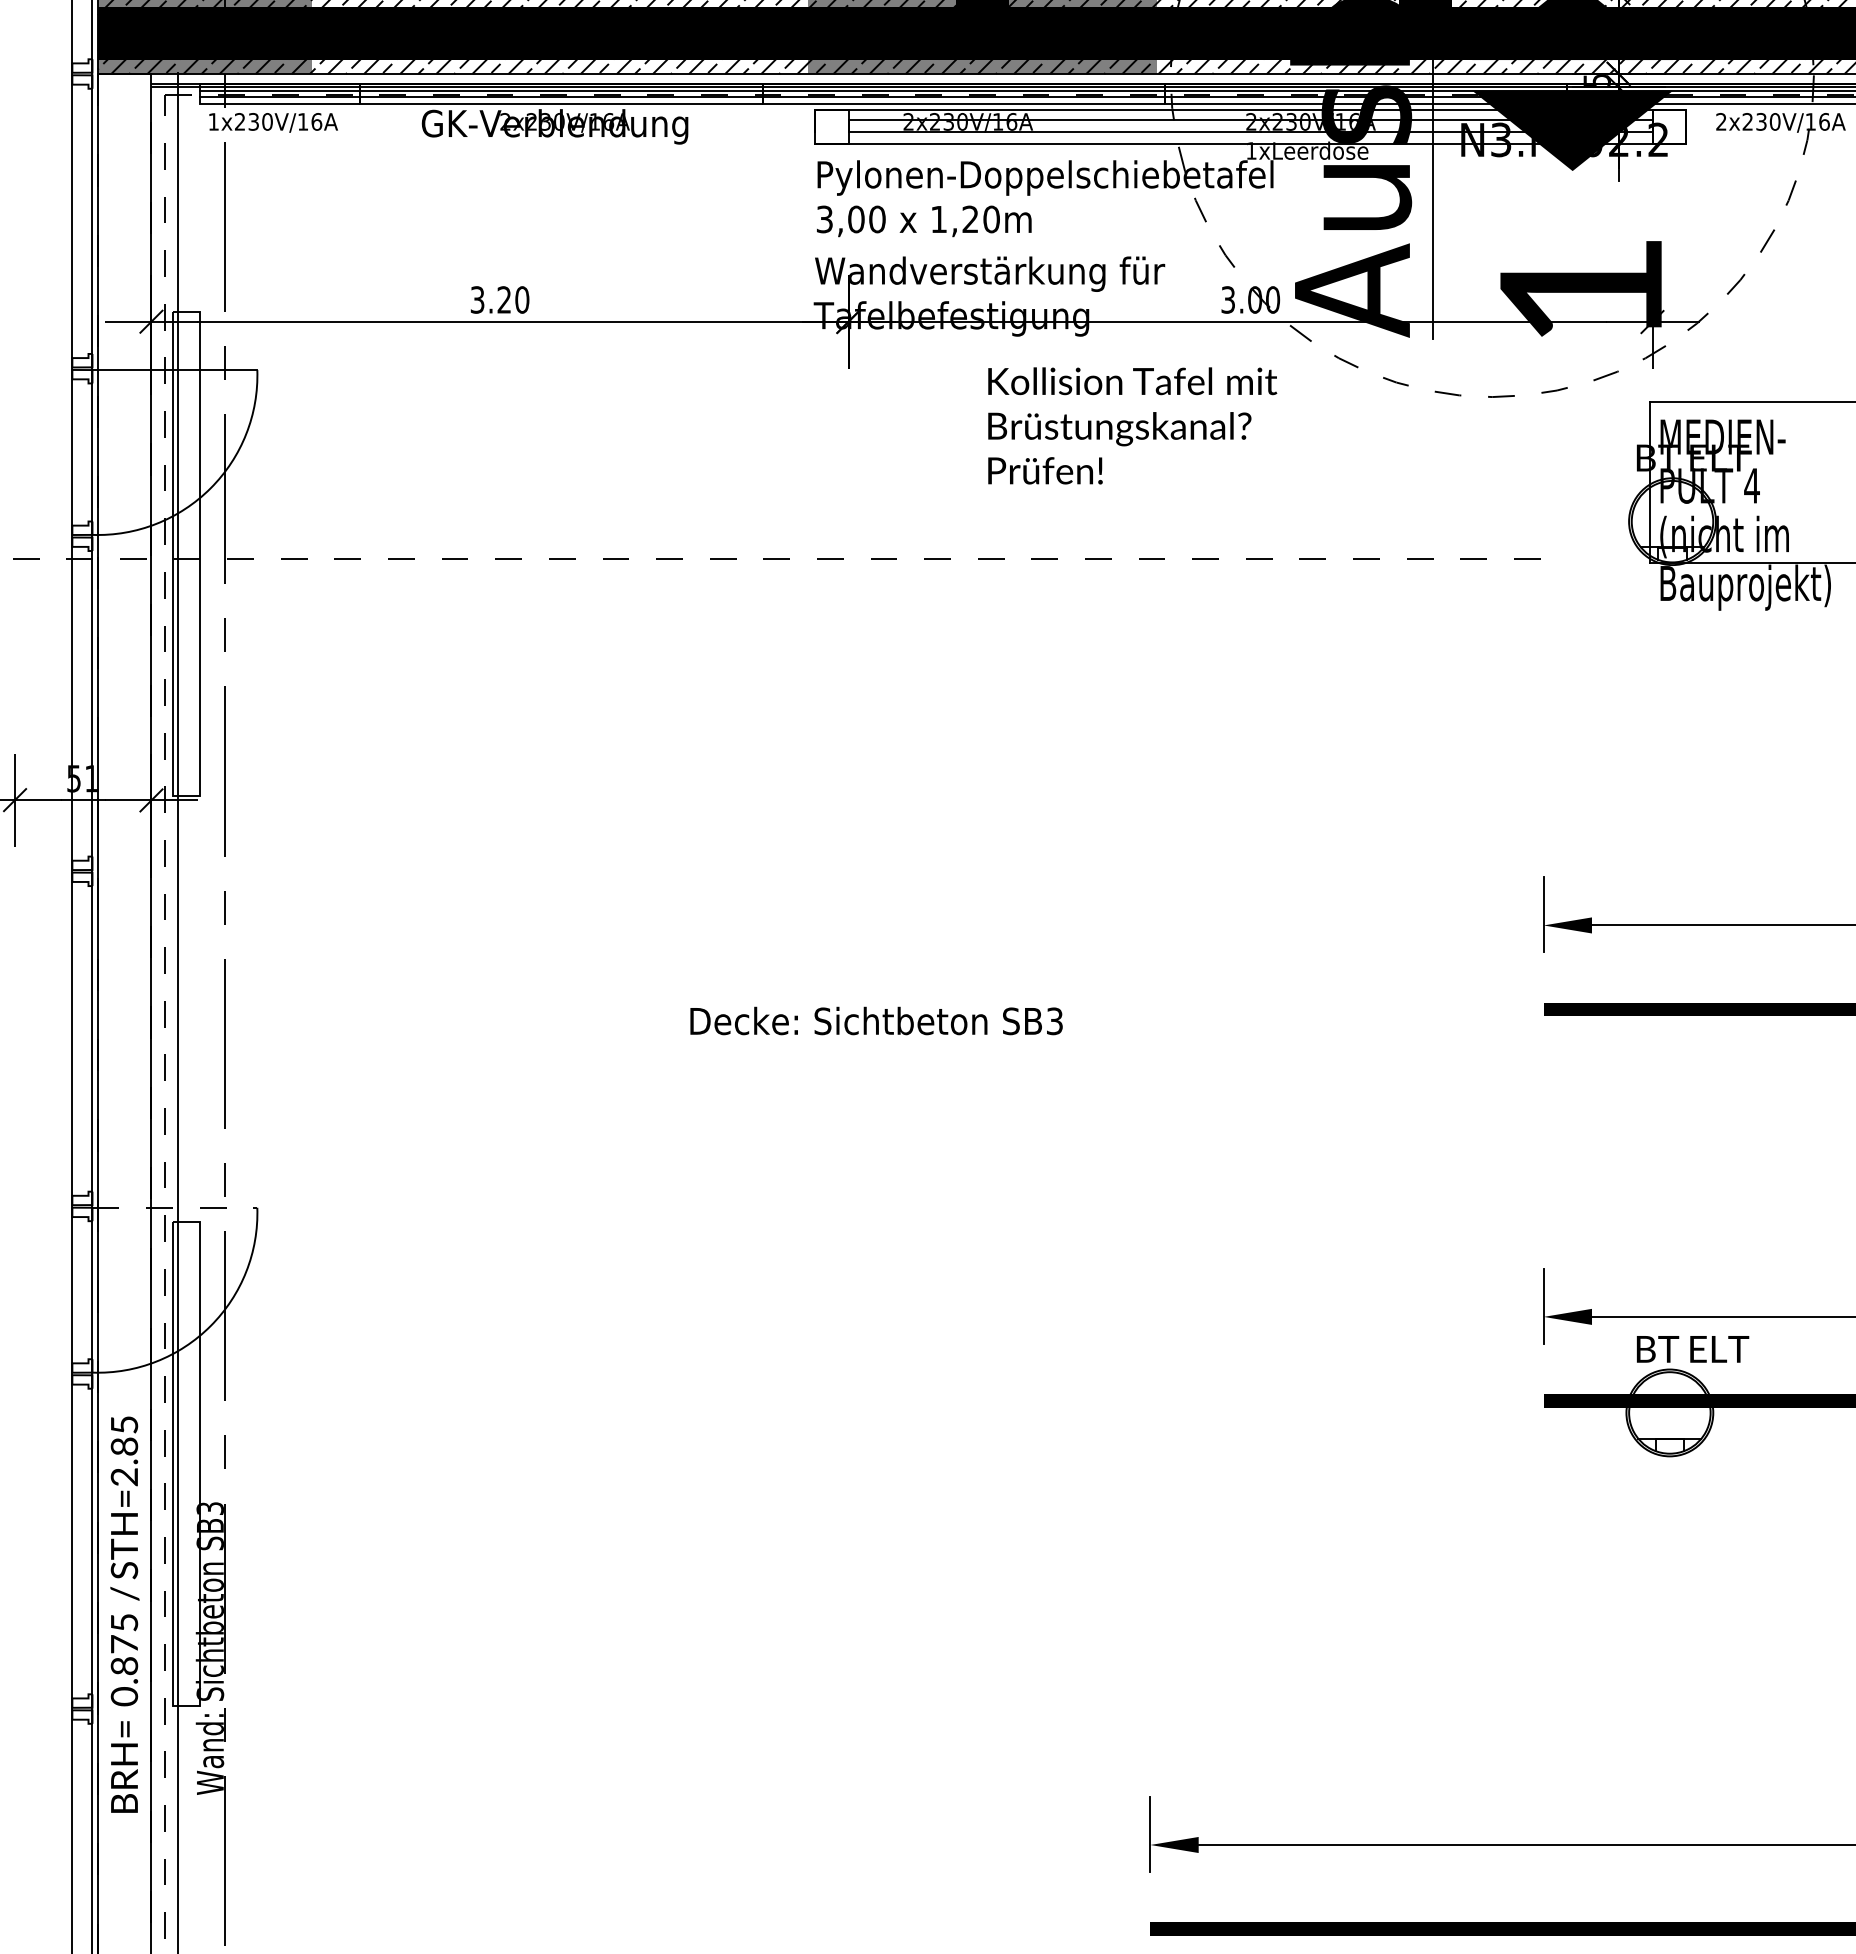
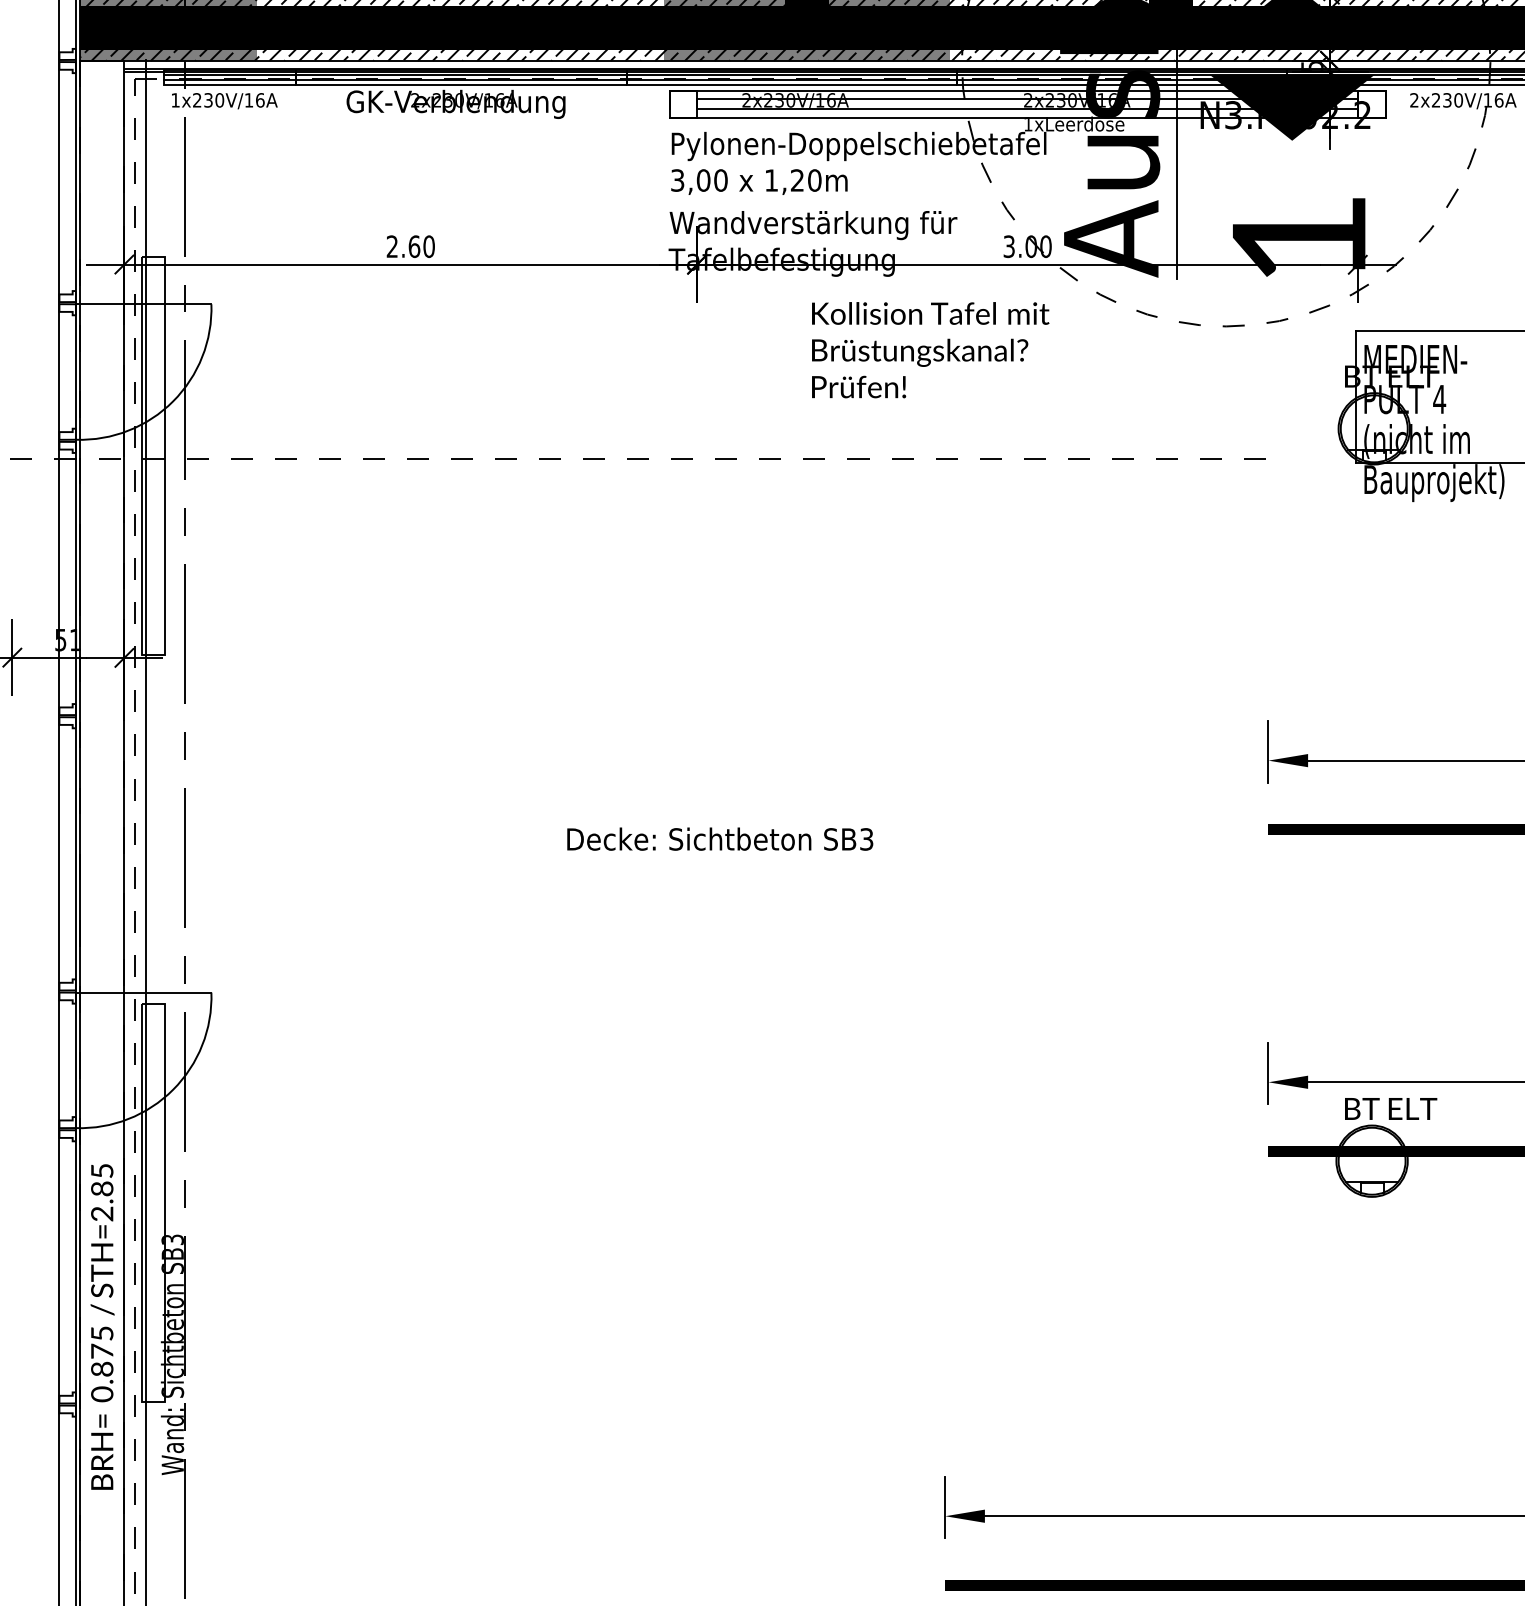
text: (490, 299) -> (403, 246), 3.20 -> 2.60
line: (175, 1207) -> (144, 992), dashed -> solid

